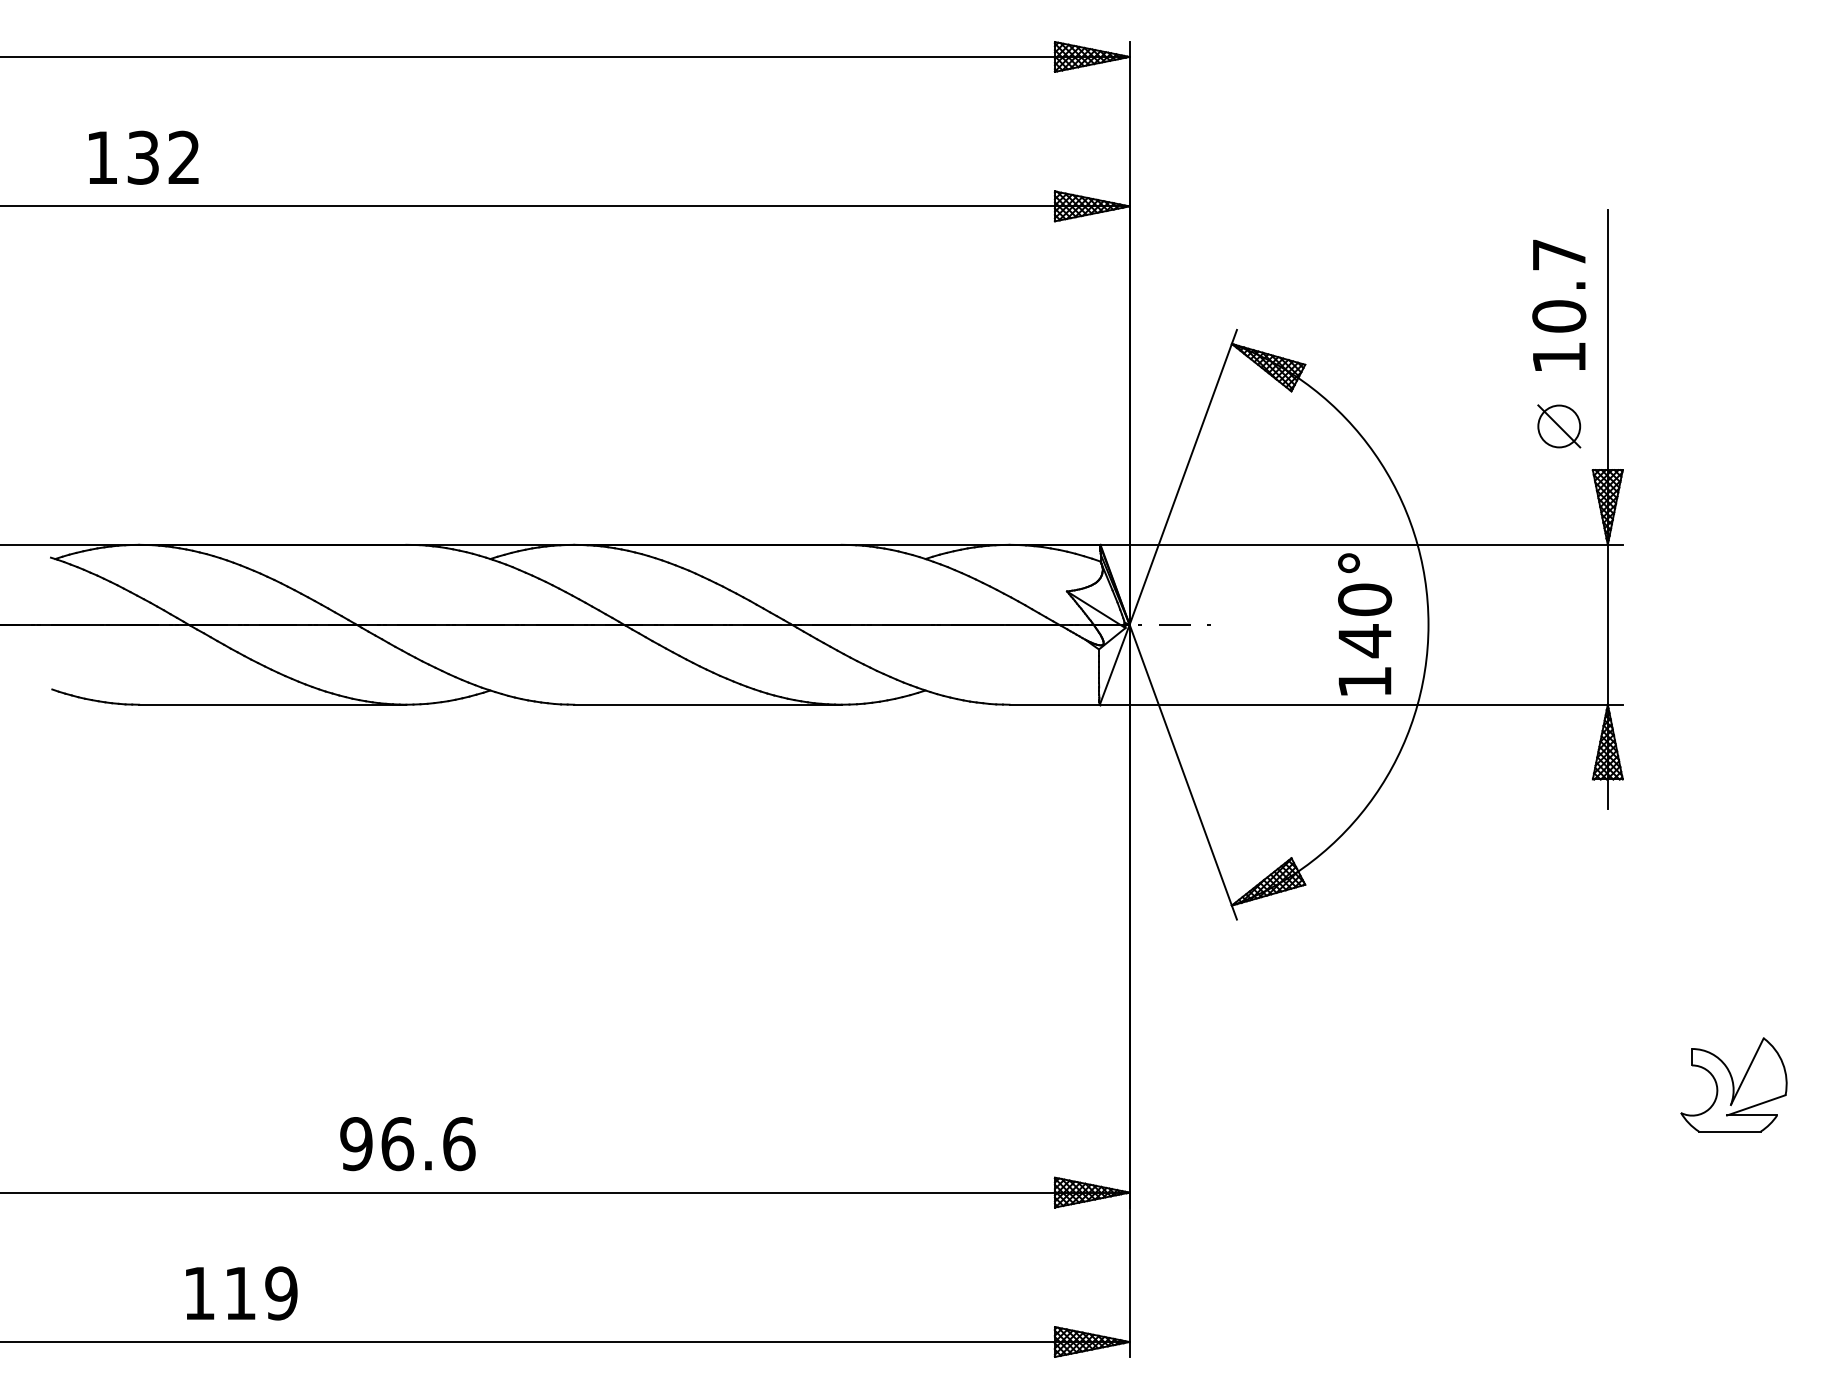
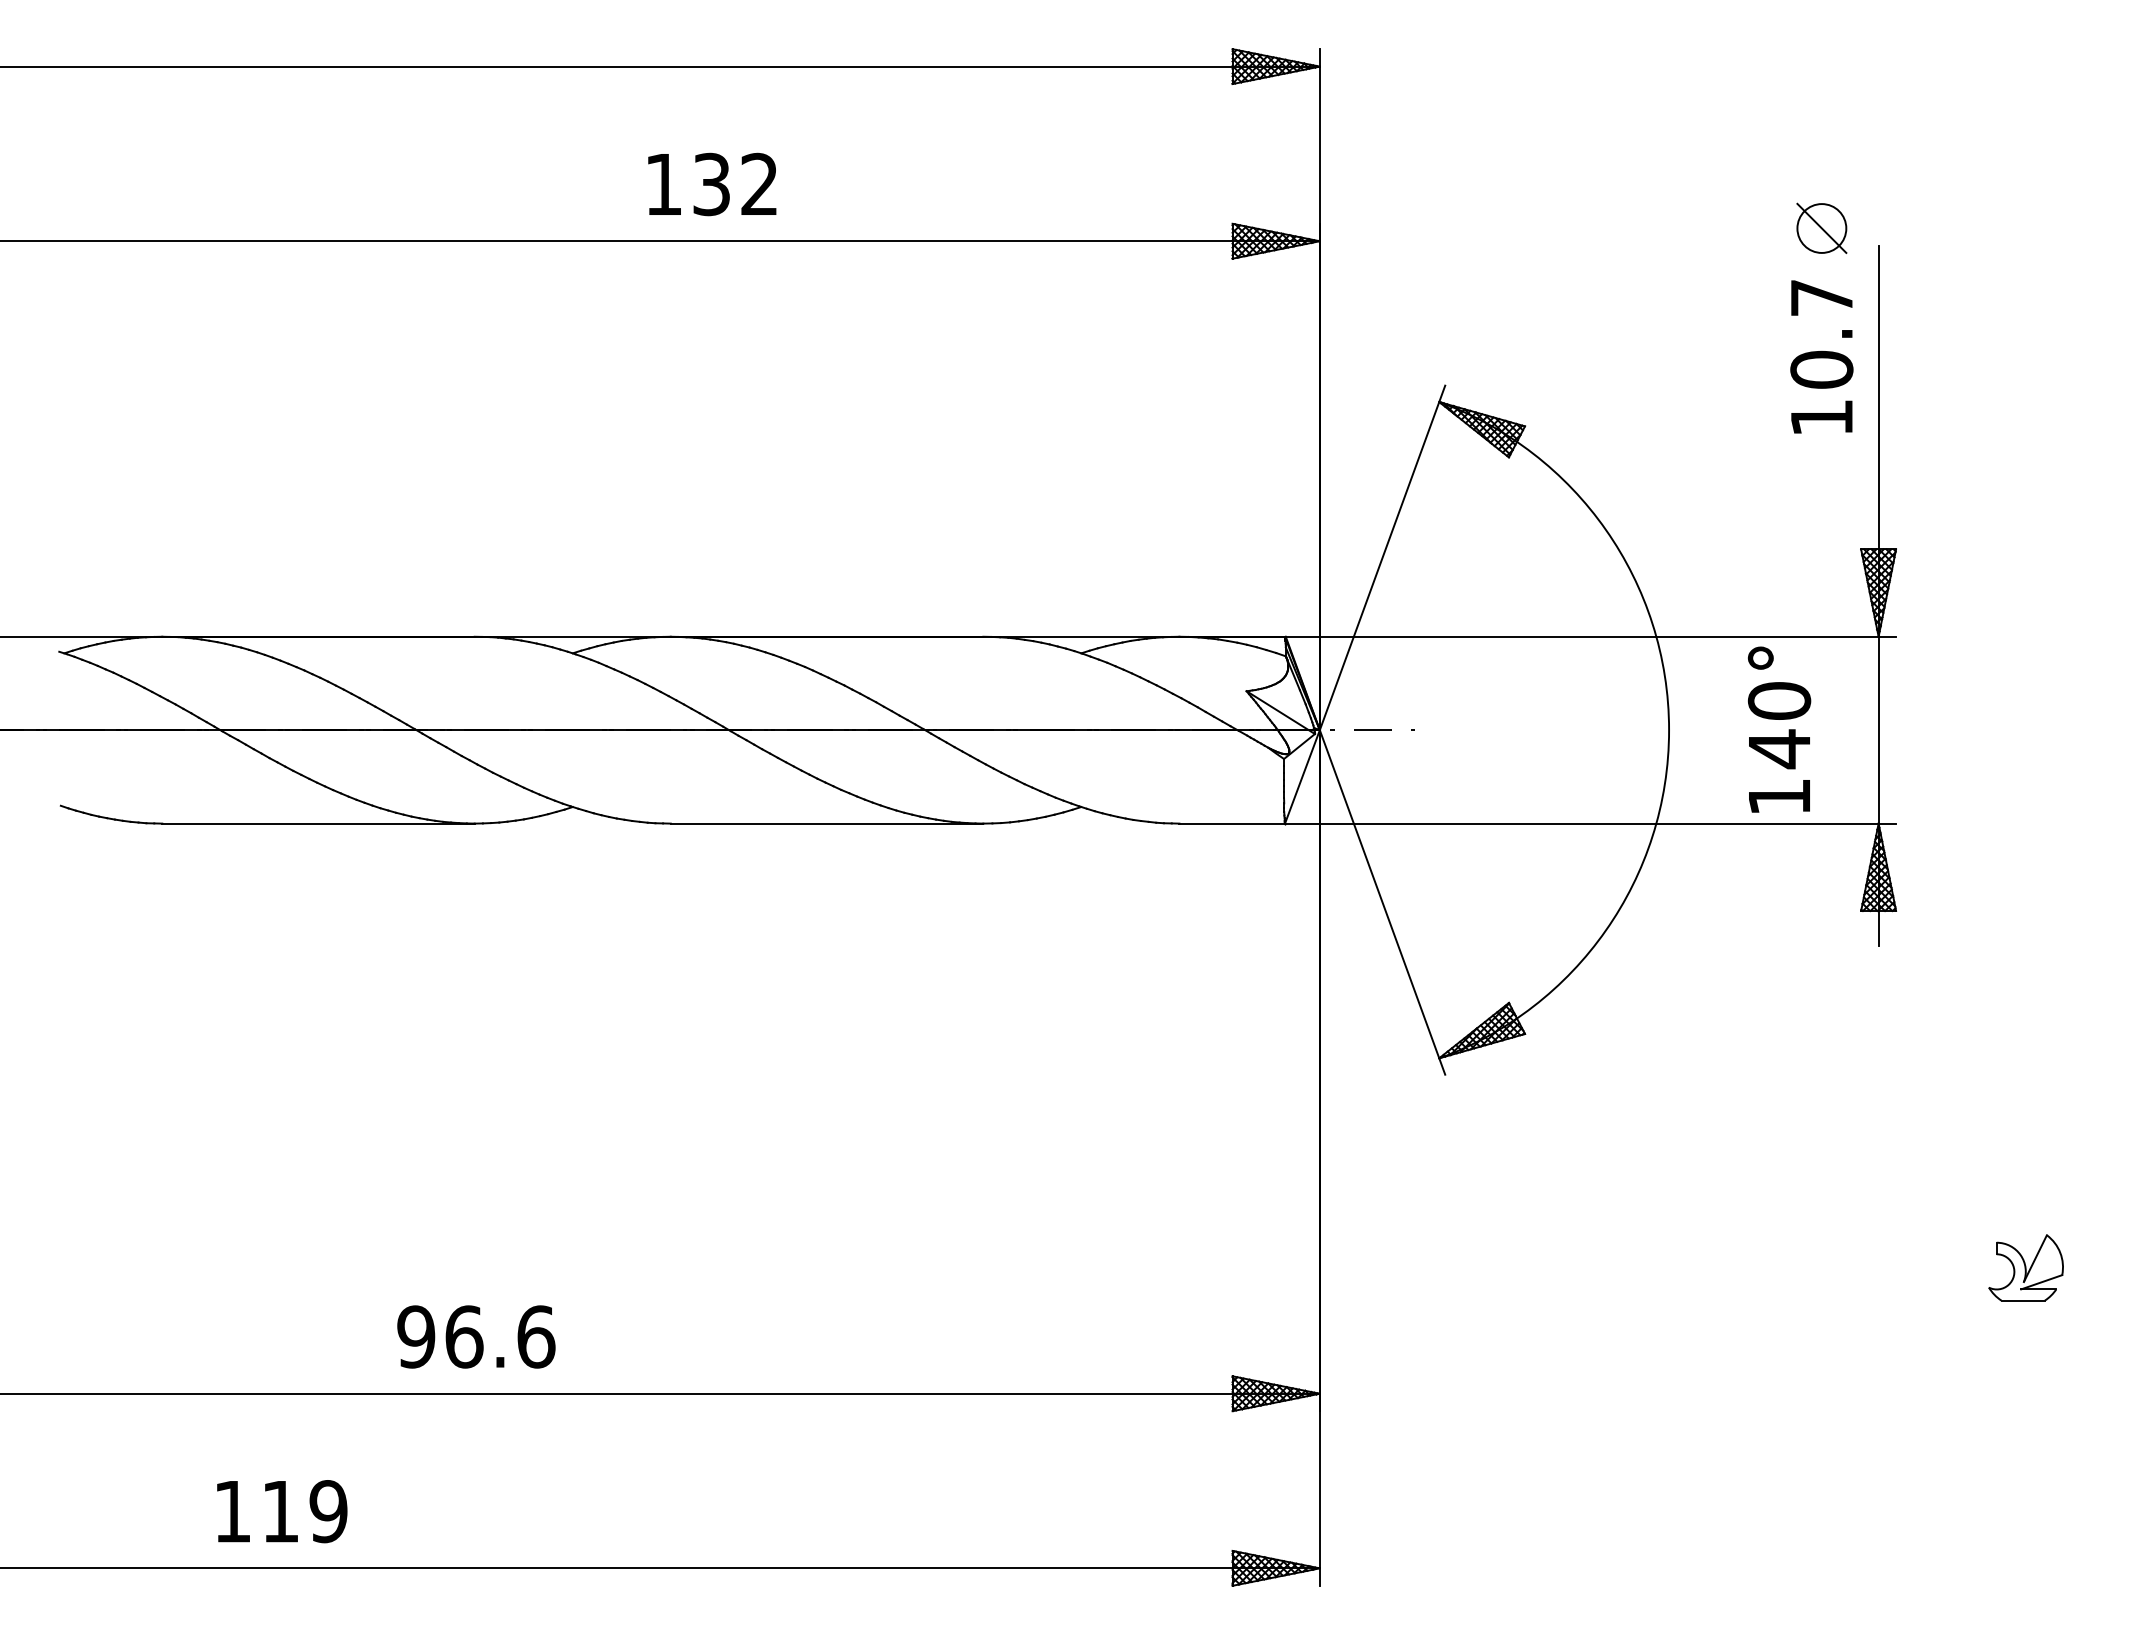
text: (143, 157) -> (711, 184), moved
part: (1559, 426) -> (1822, 228), moved
text: (1365, 624) -> (1780, 729), moved
part: (1733, 1084) -> (2025, 1267), size x0.6

